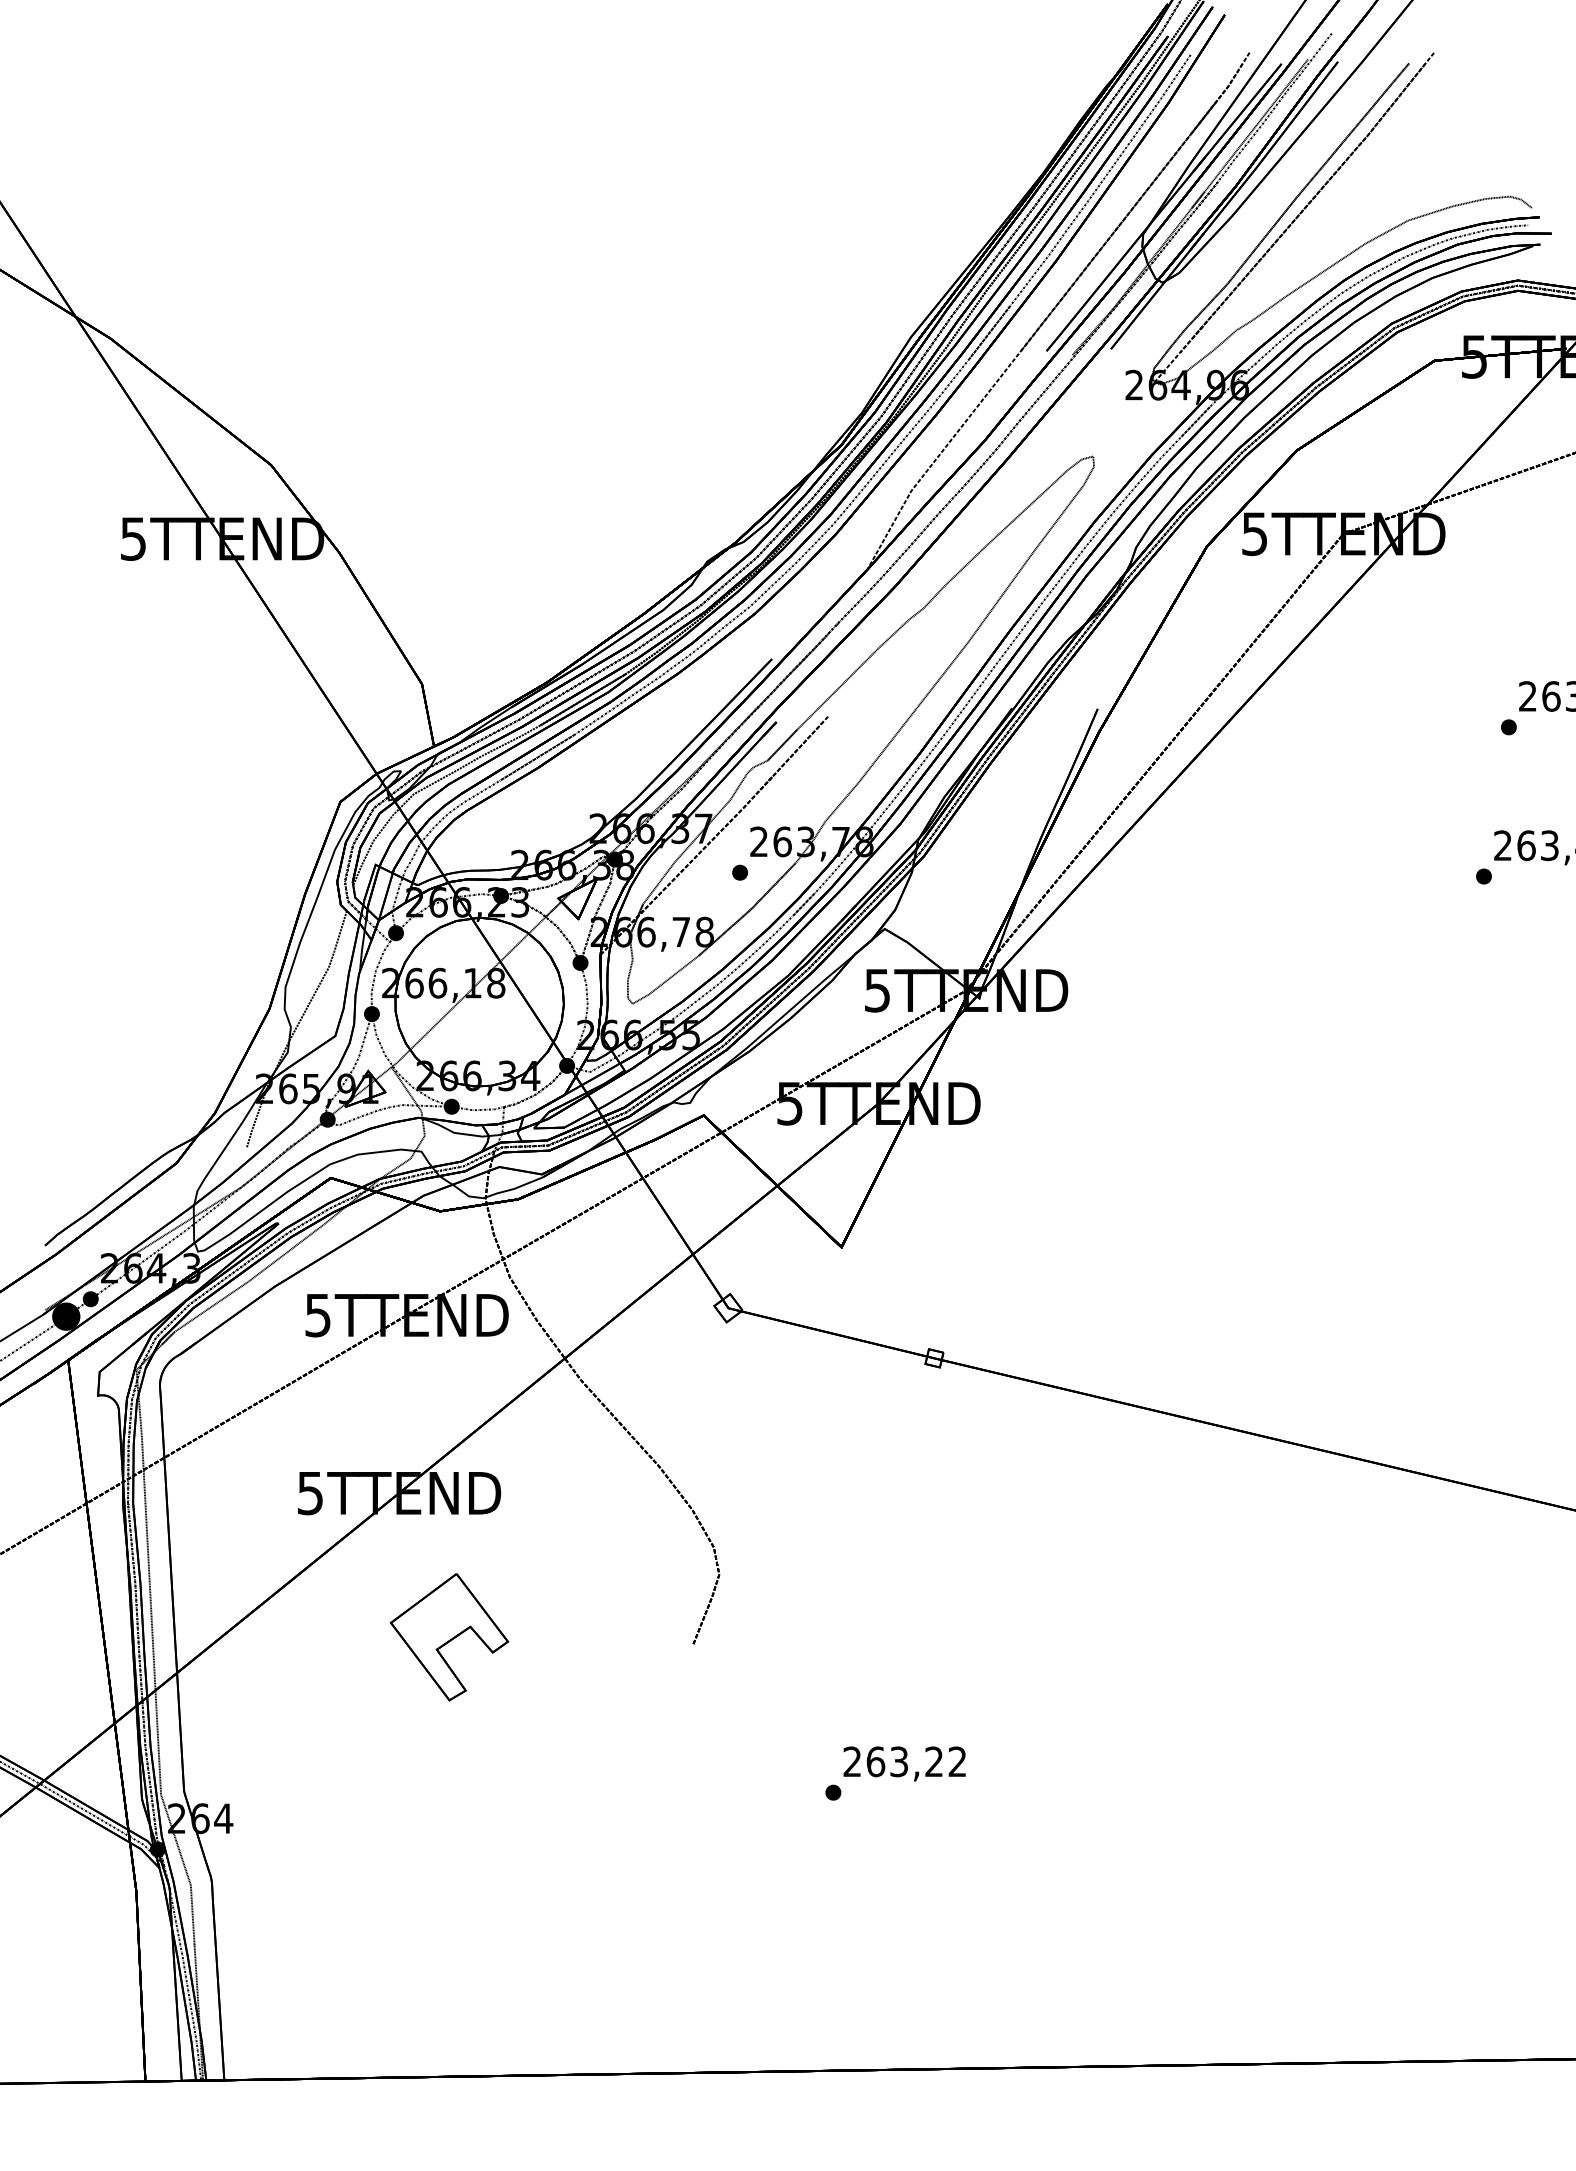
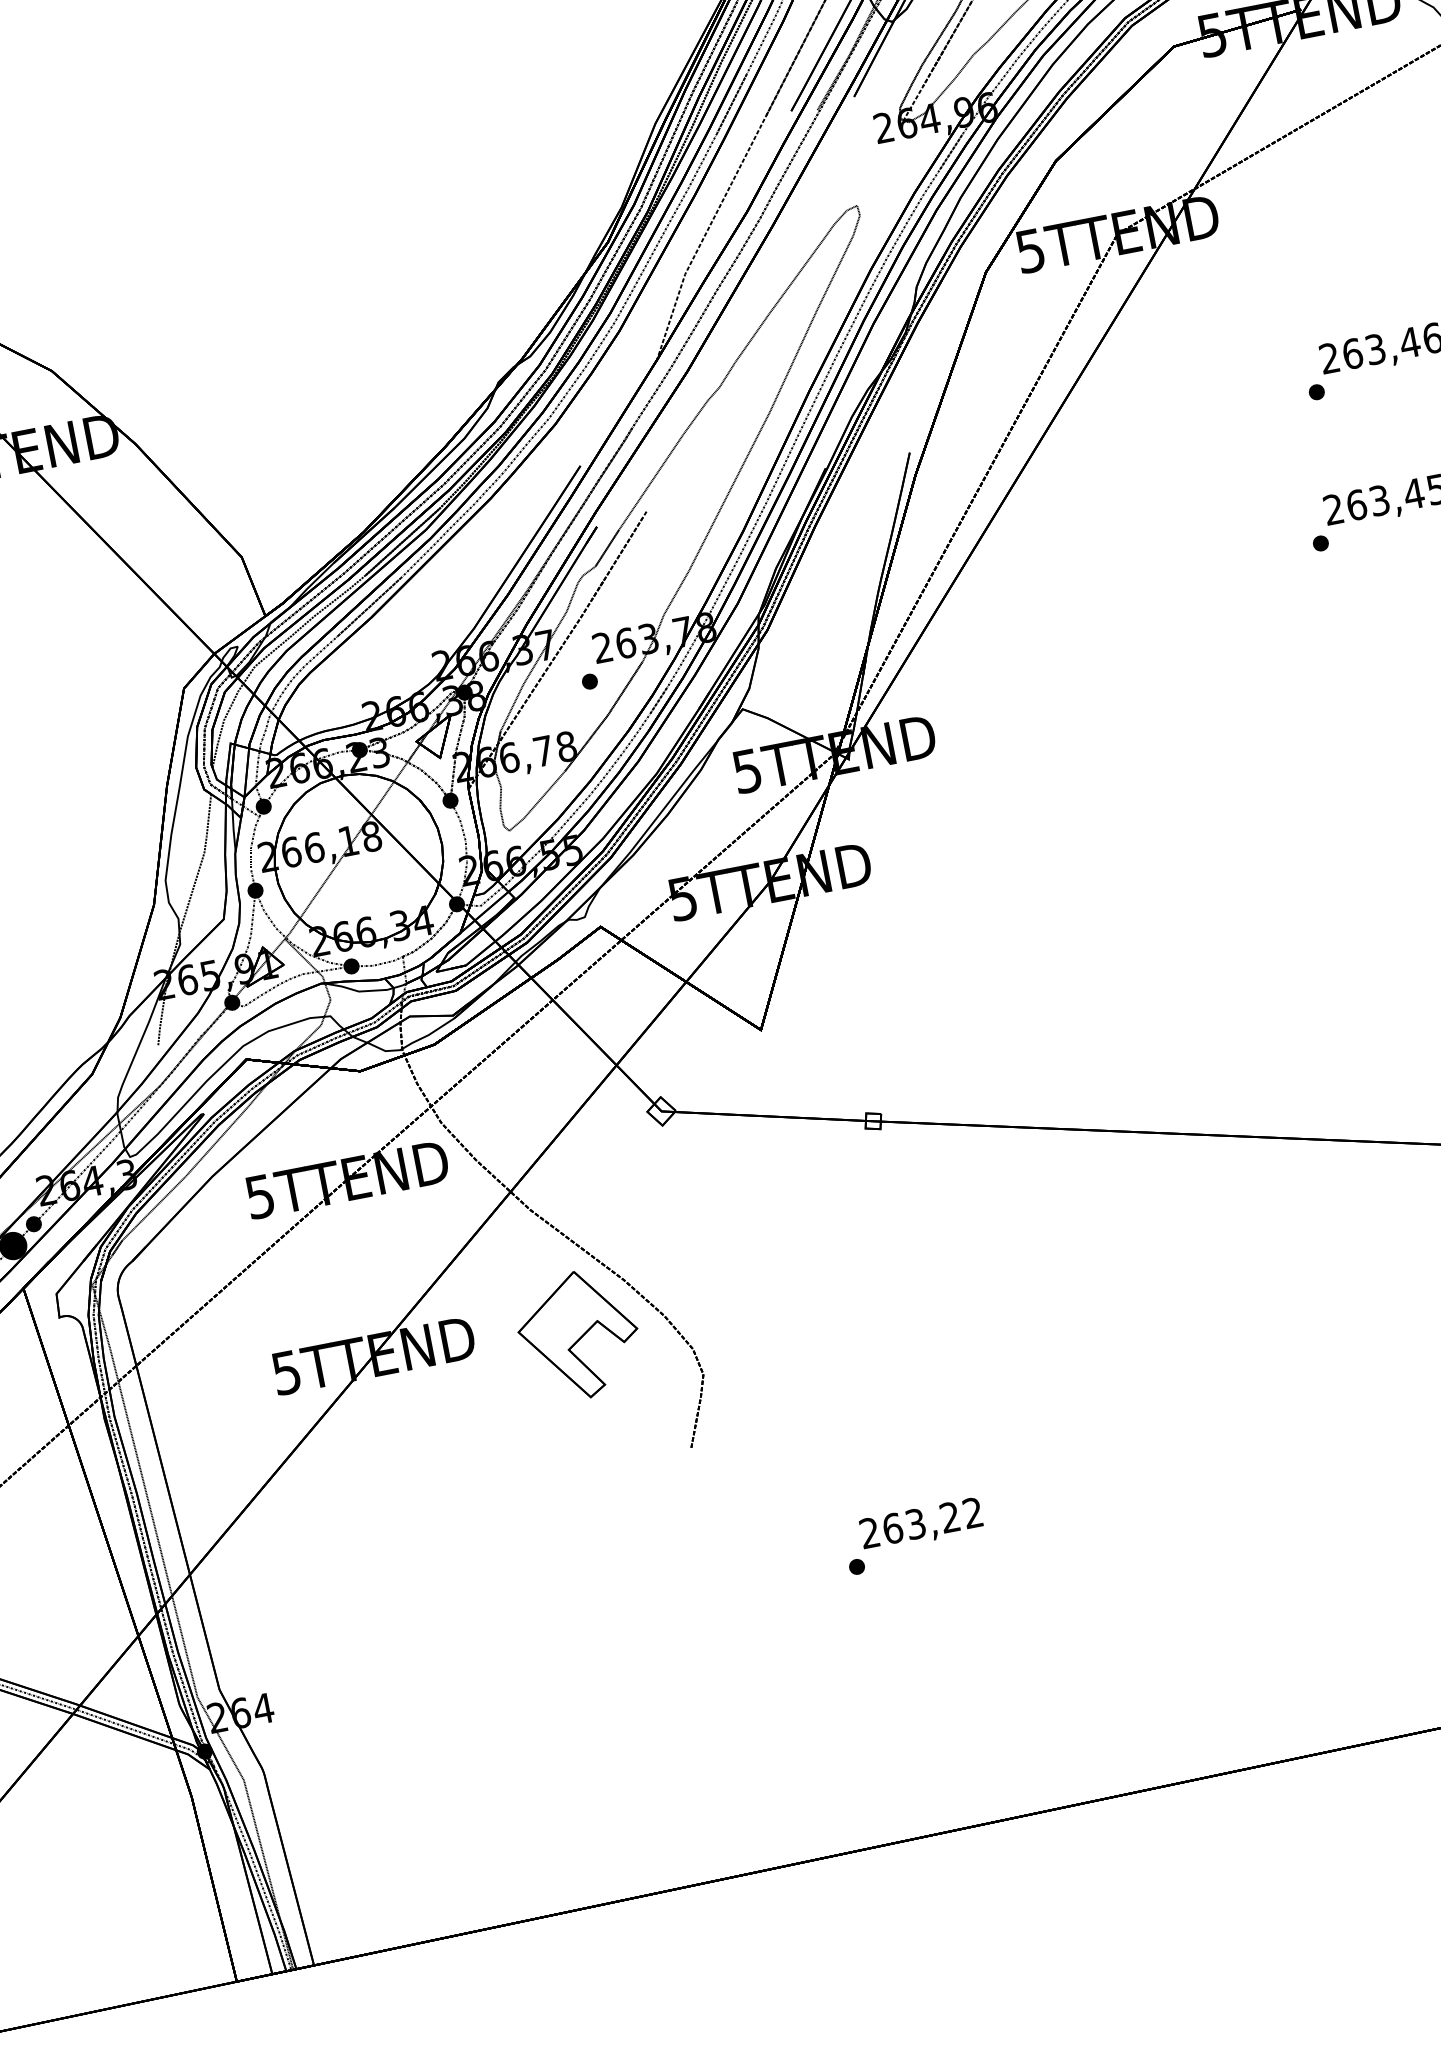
part: (449, 1637) -> (578, 1335), moved

